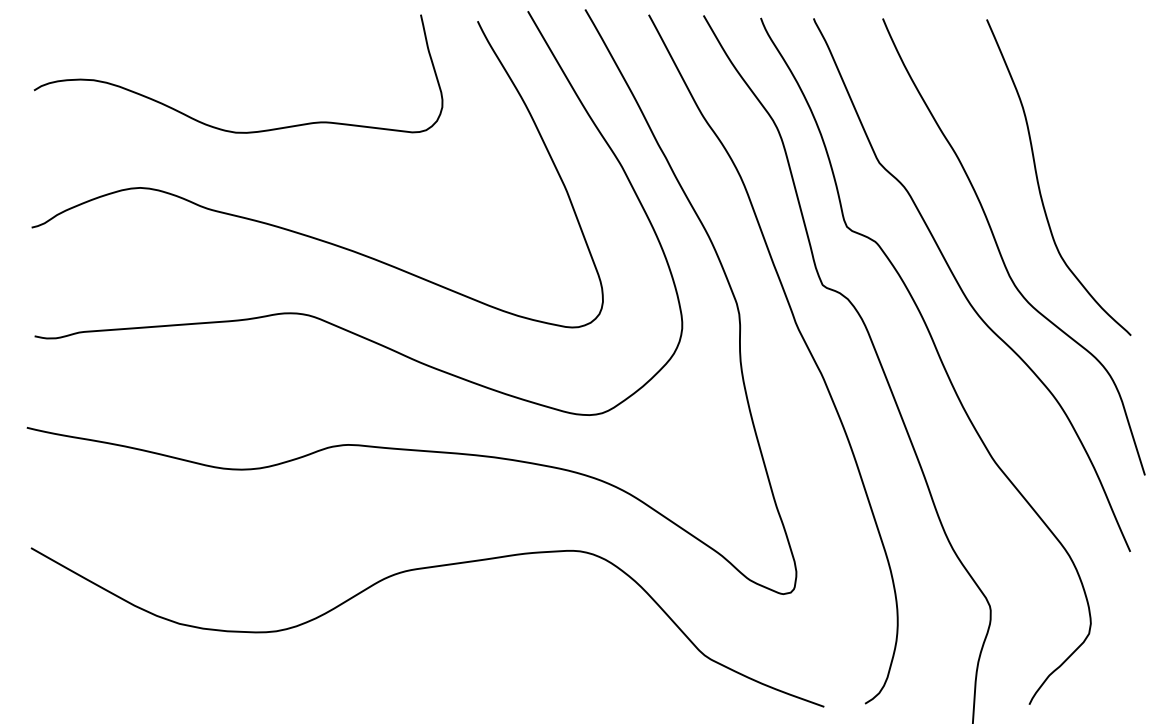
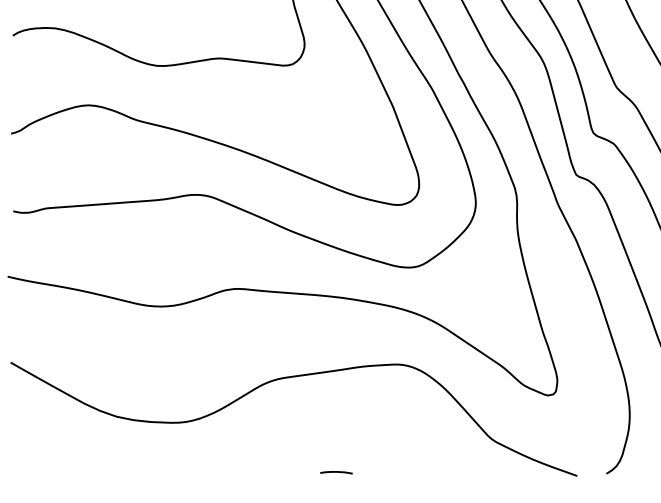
curve: (486, 701) -> (335, 472), added

